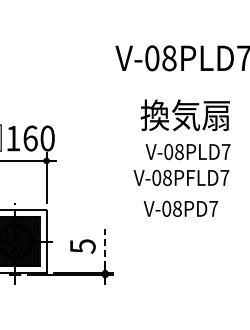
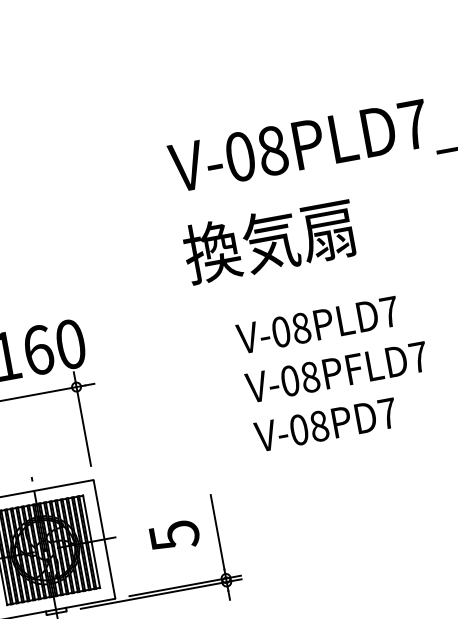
text: (184, 115) -> (268, 241), moved
text: (187, 151) -> (316, 324), moved
text: (180, 208) -> (325, 424), moved
line: (105, 248) -> (218, 531), dashed -> solid

